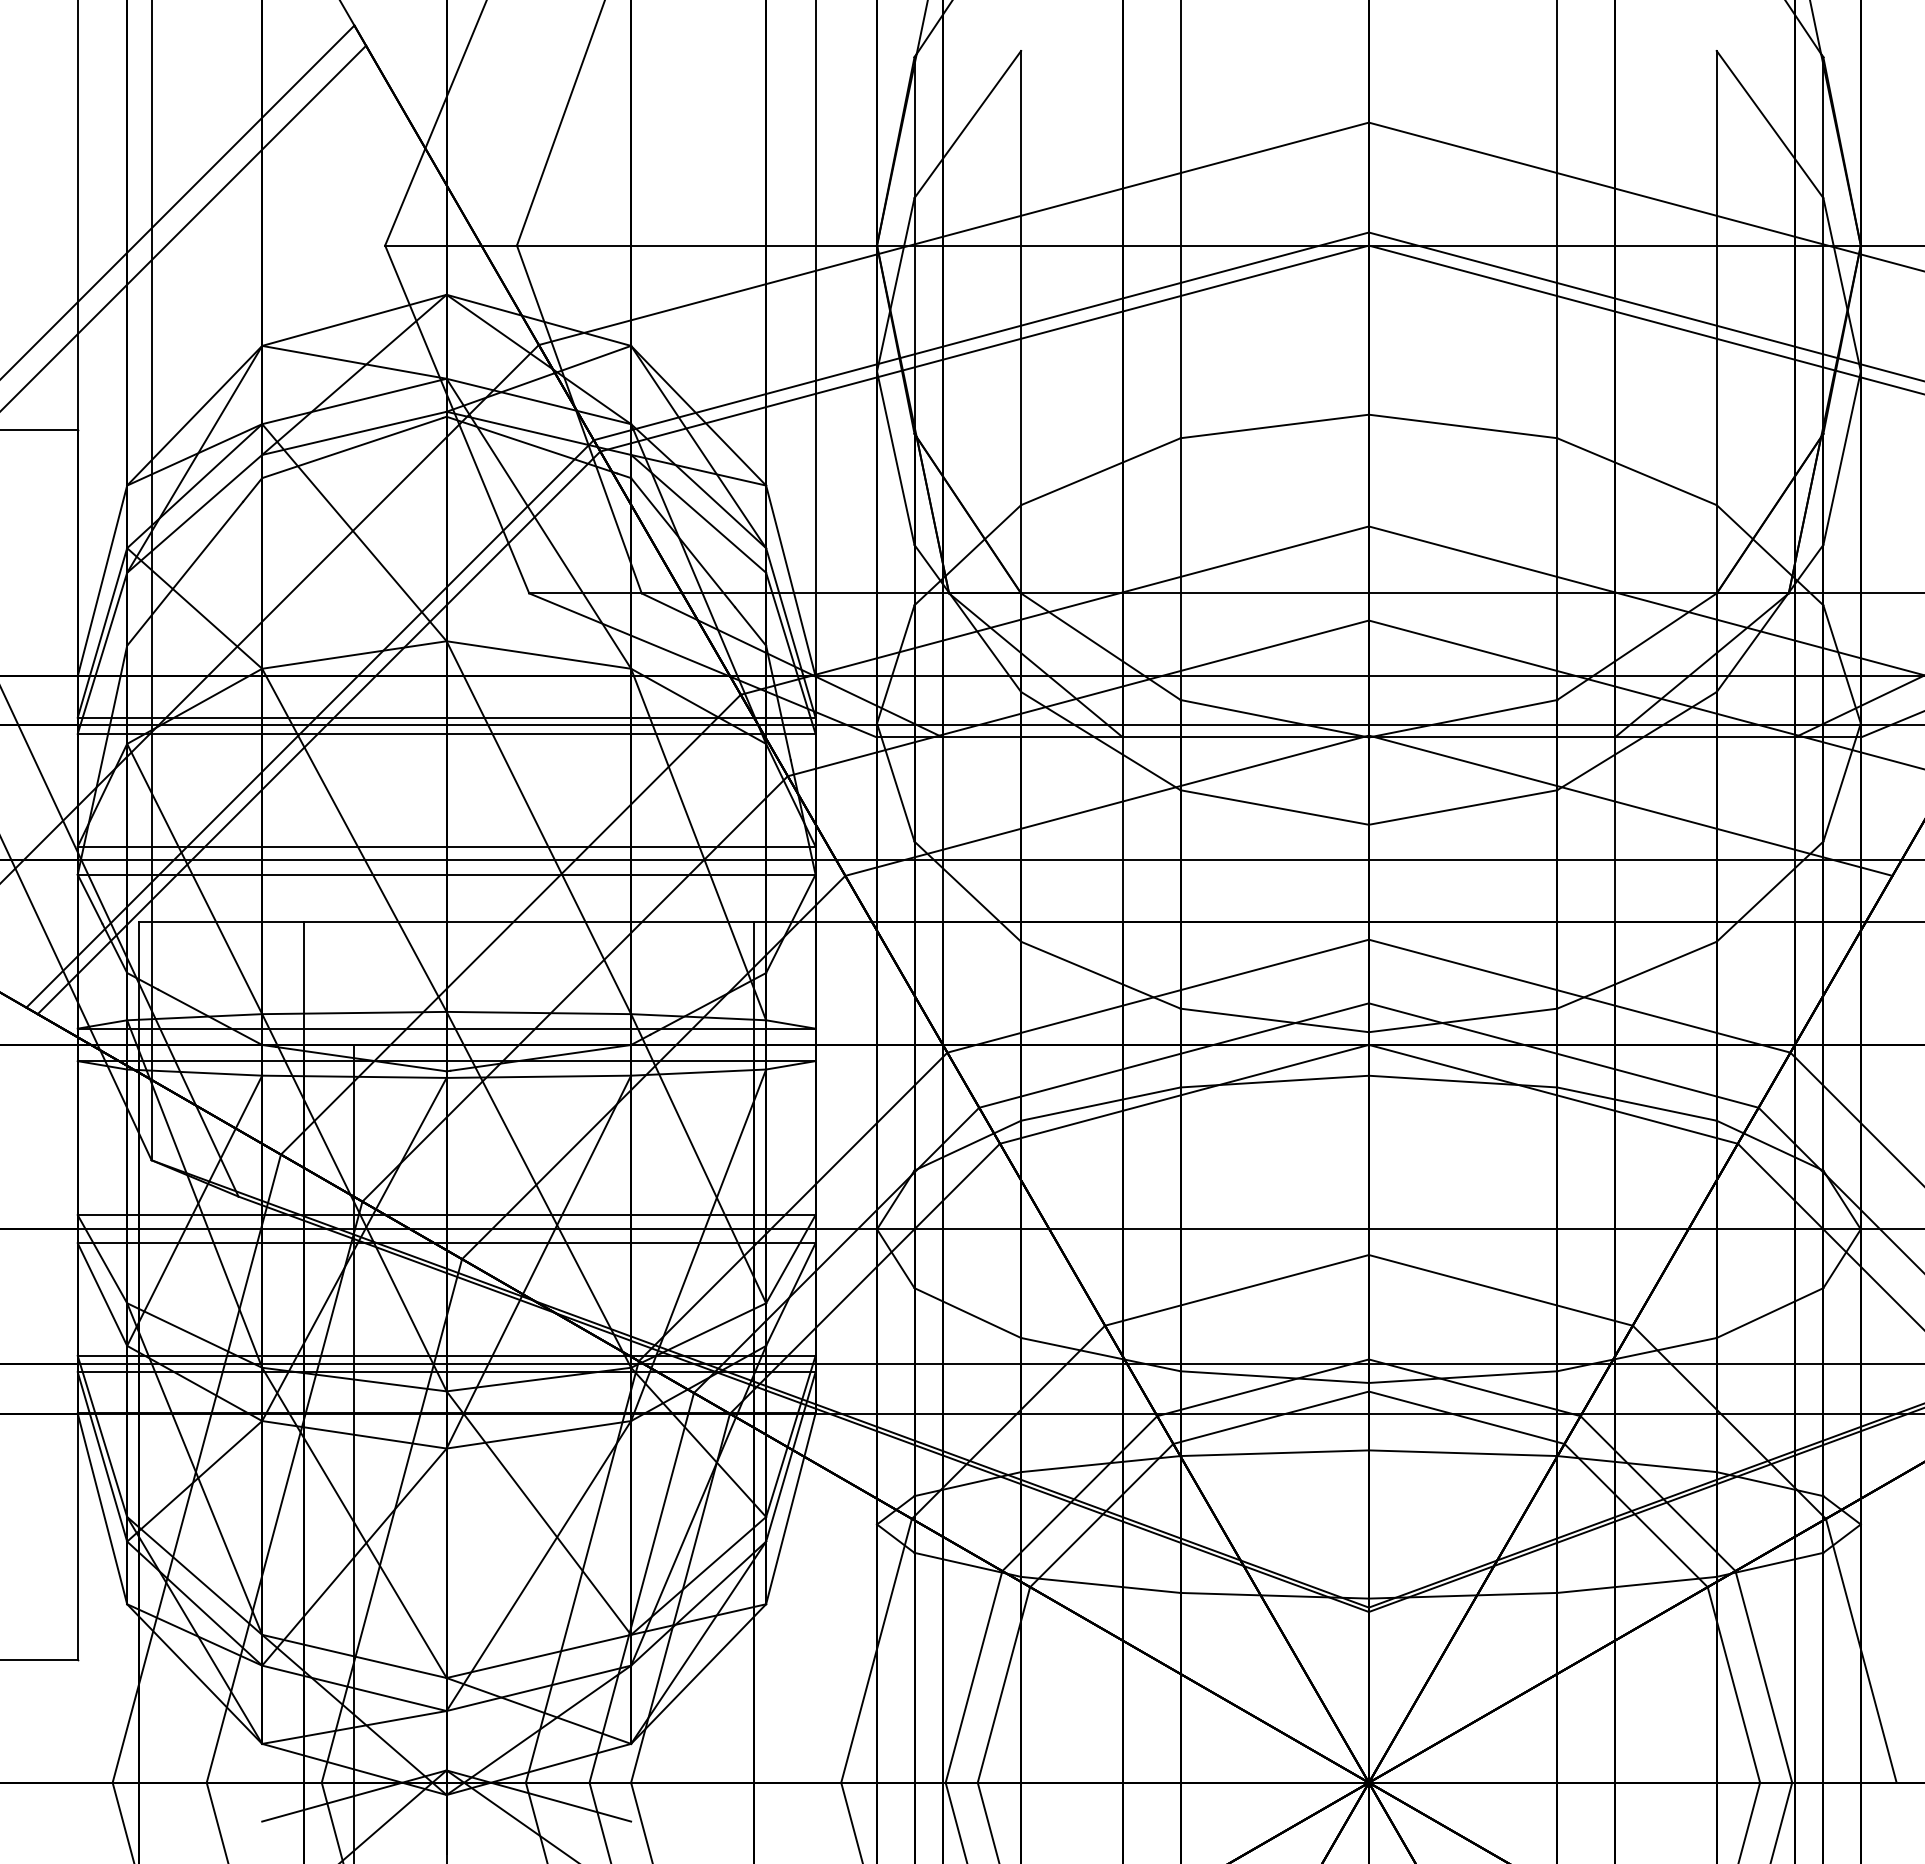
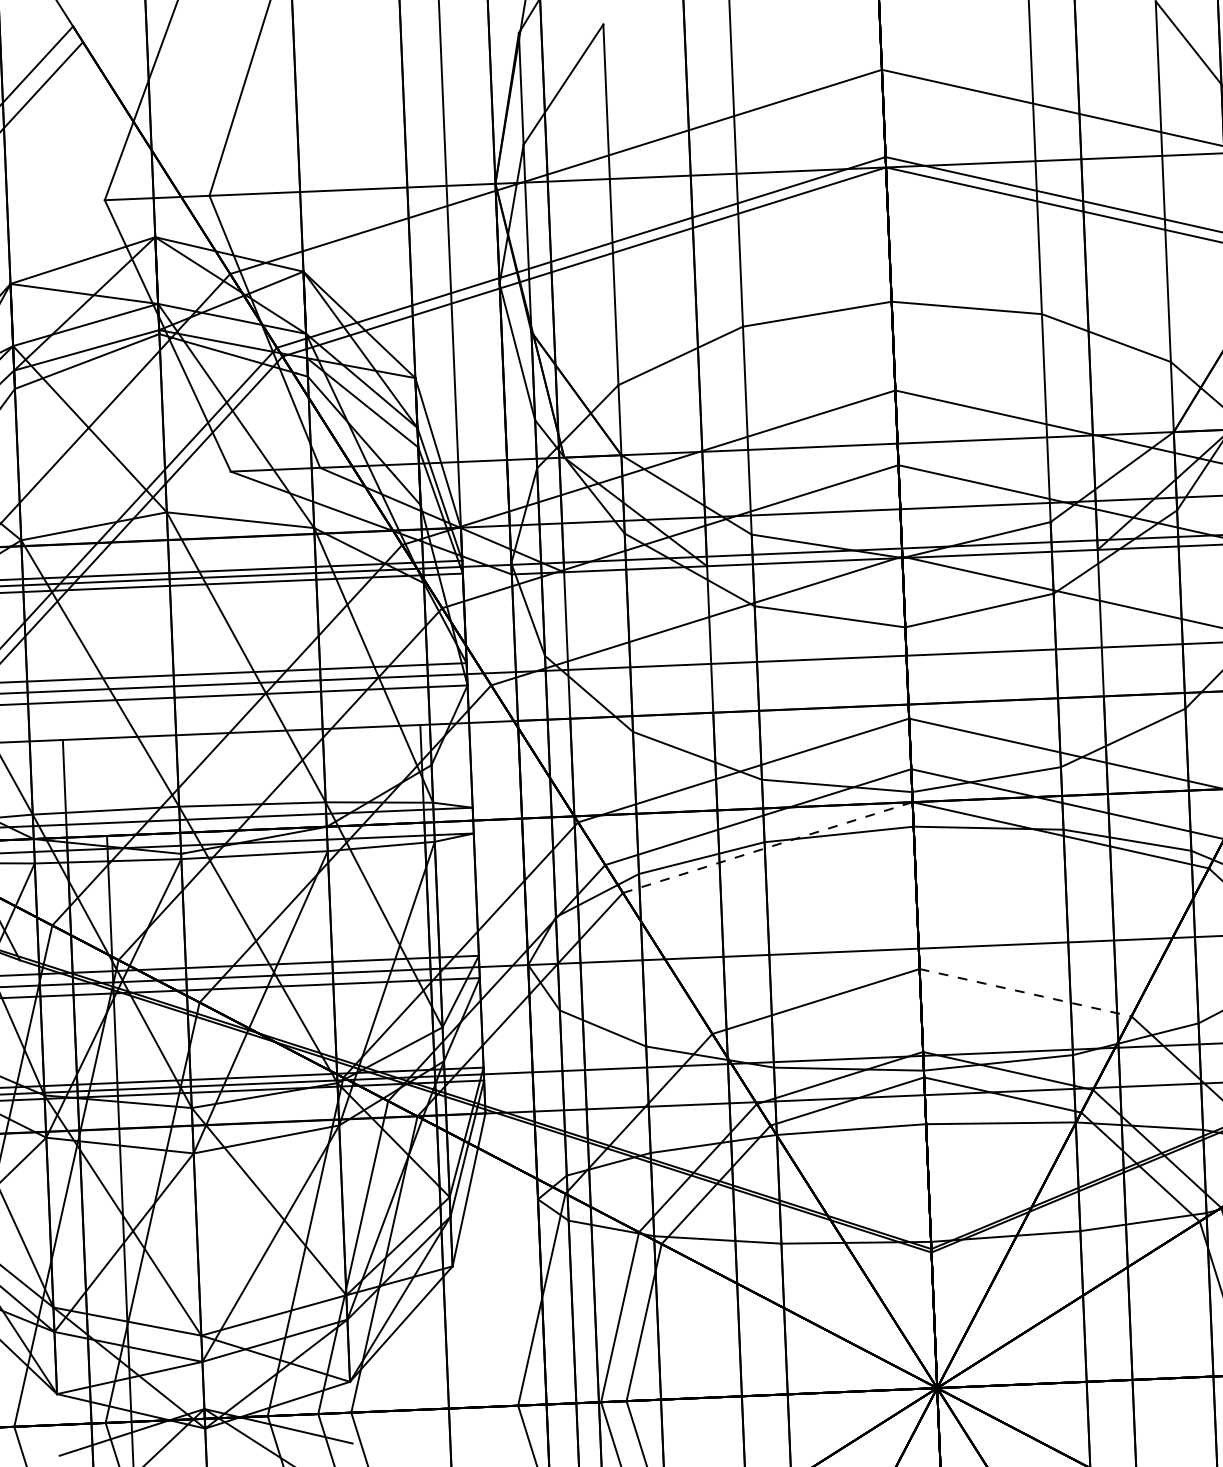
line: (1184, 1094) -> (767, 847), solid -> dashed
line: (1500, 1290) -> (1025, 992), solid -> dashed

